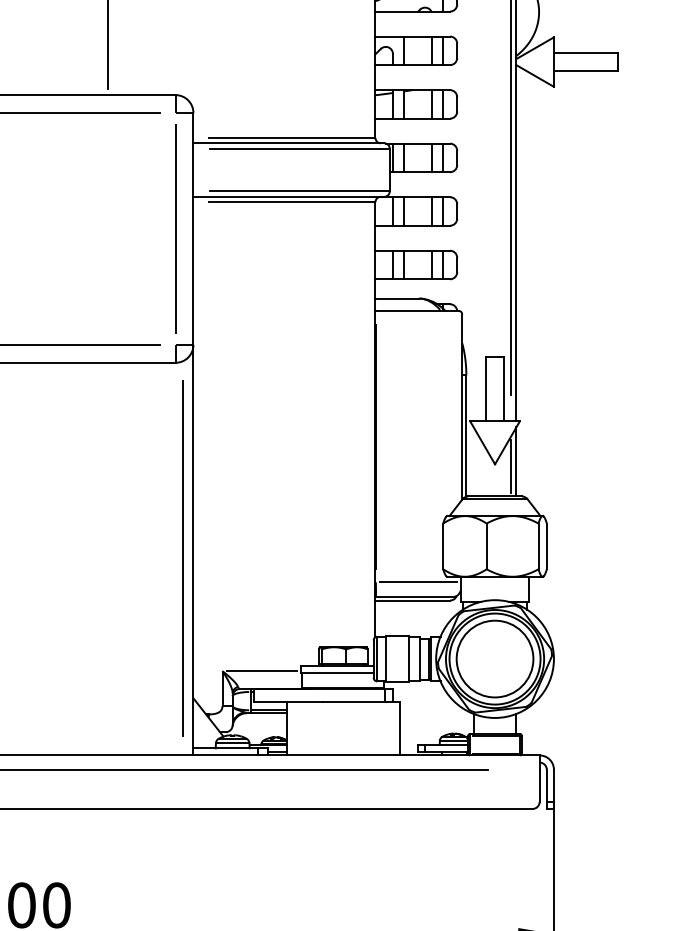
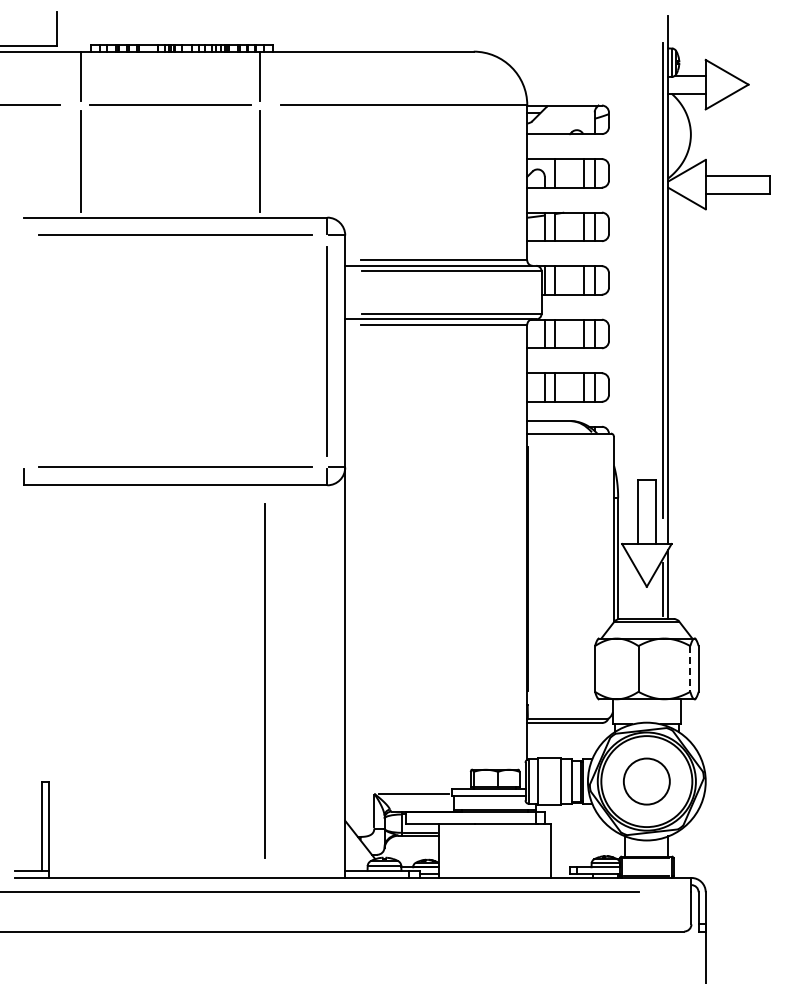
line: (538, 545) -> (690, 668), solid -> dashed
line: (182, 557) -> (264, 680), moved
line: (417, 581) -> (569, 704), removed
circle: (494, 658) -> (646, 781), size x0.6

